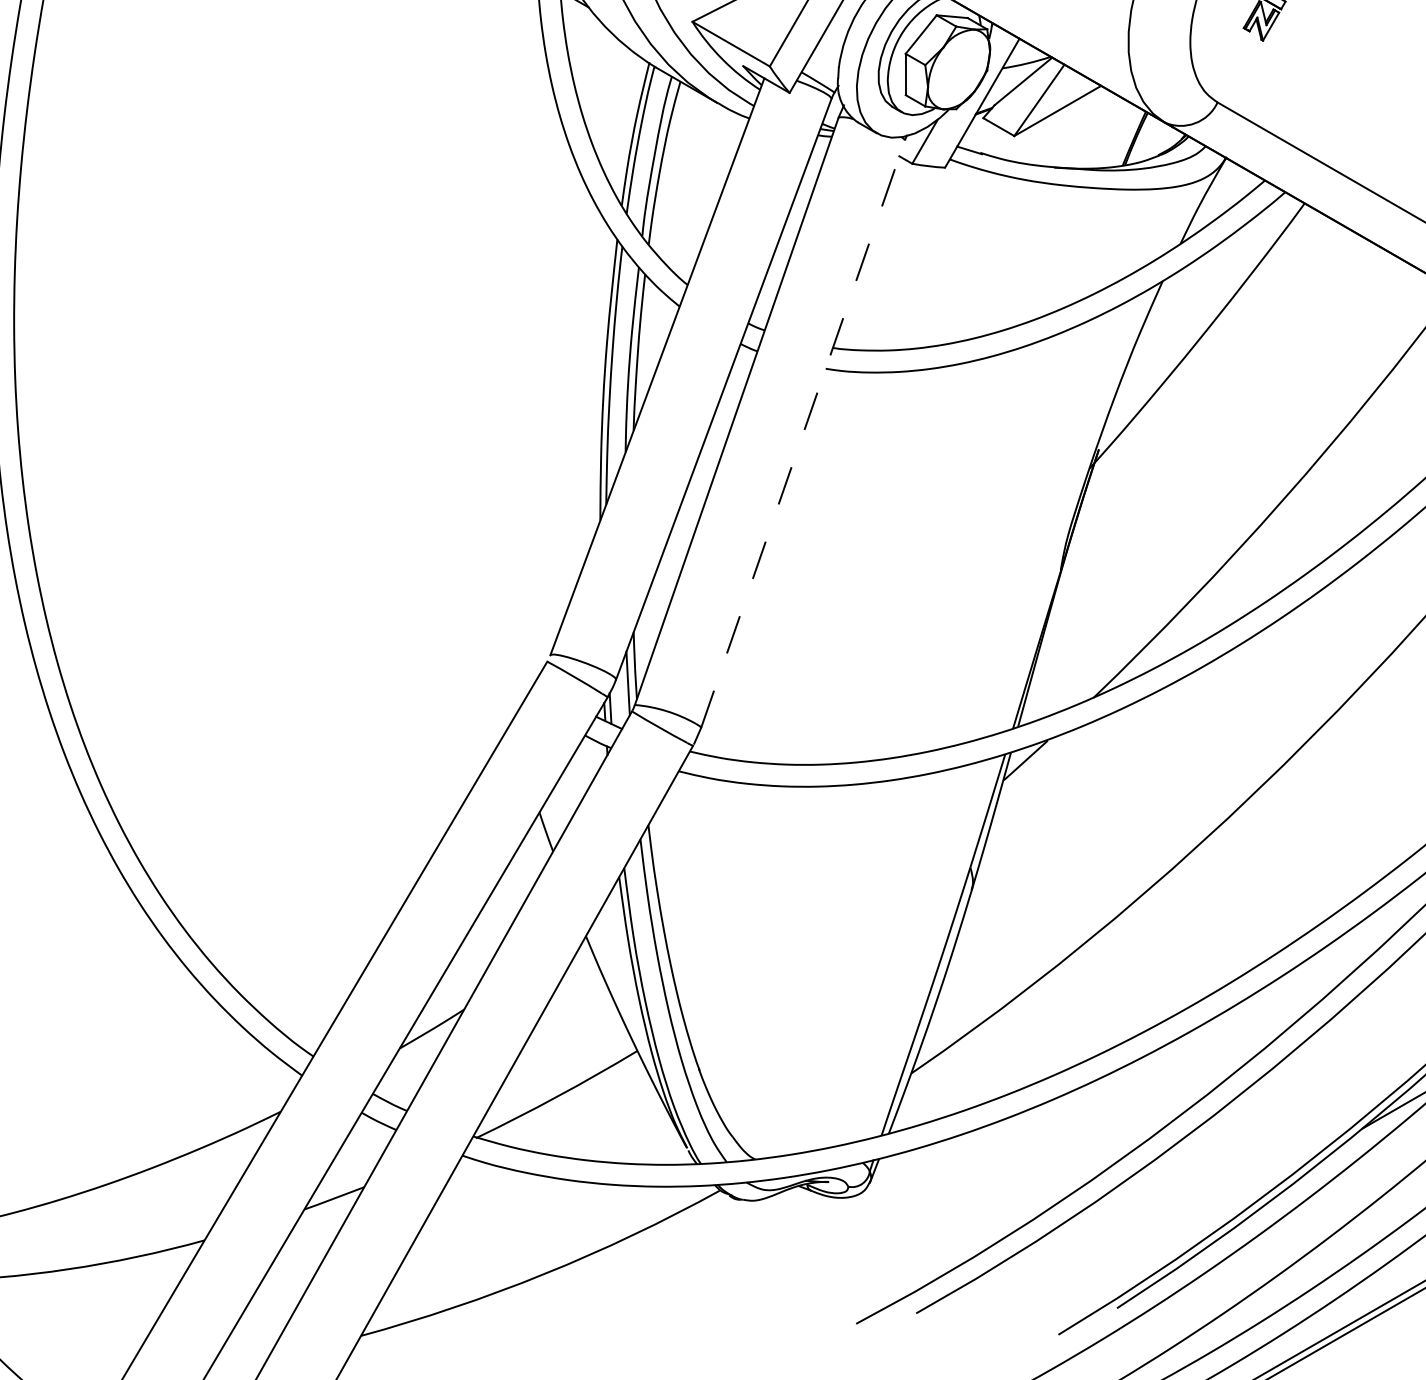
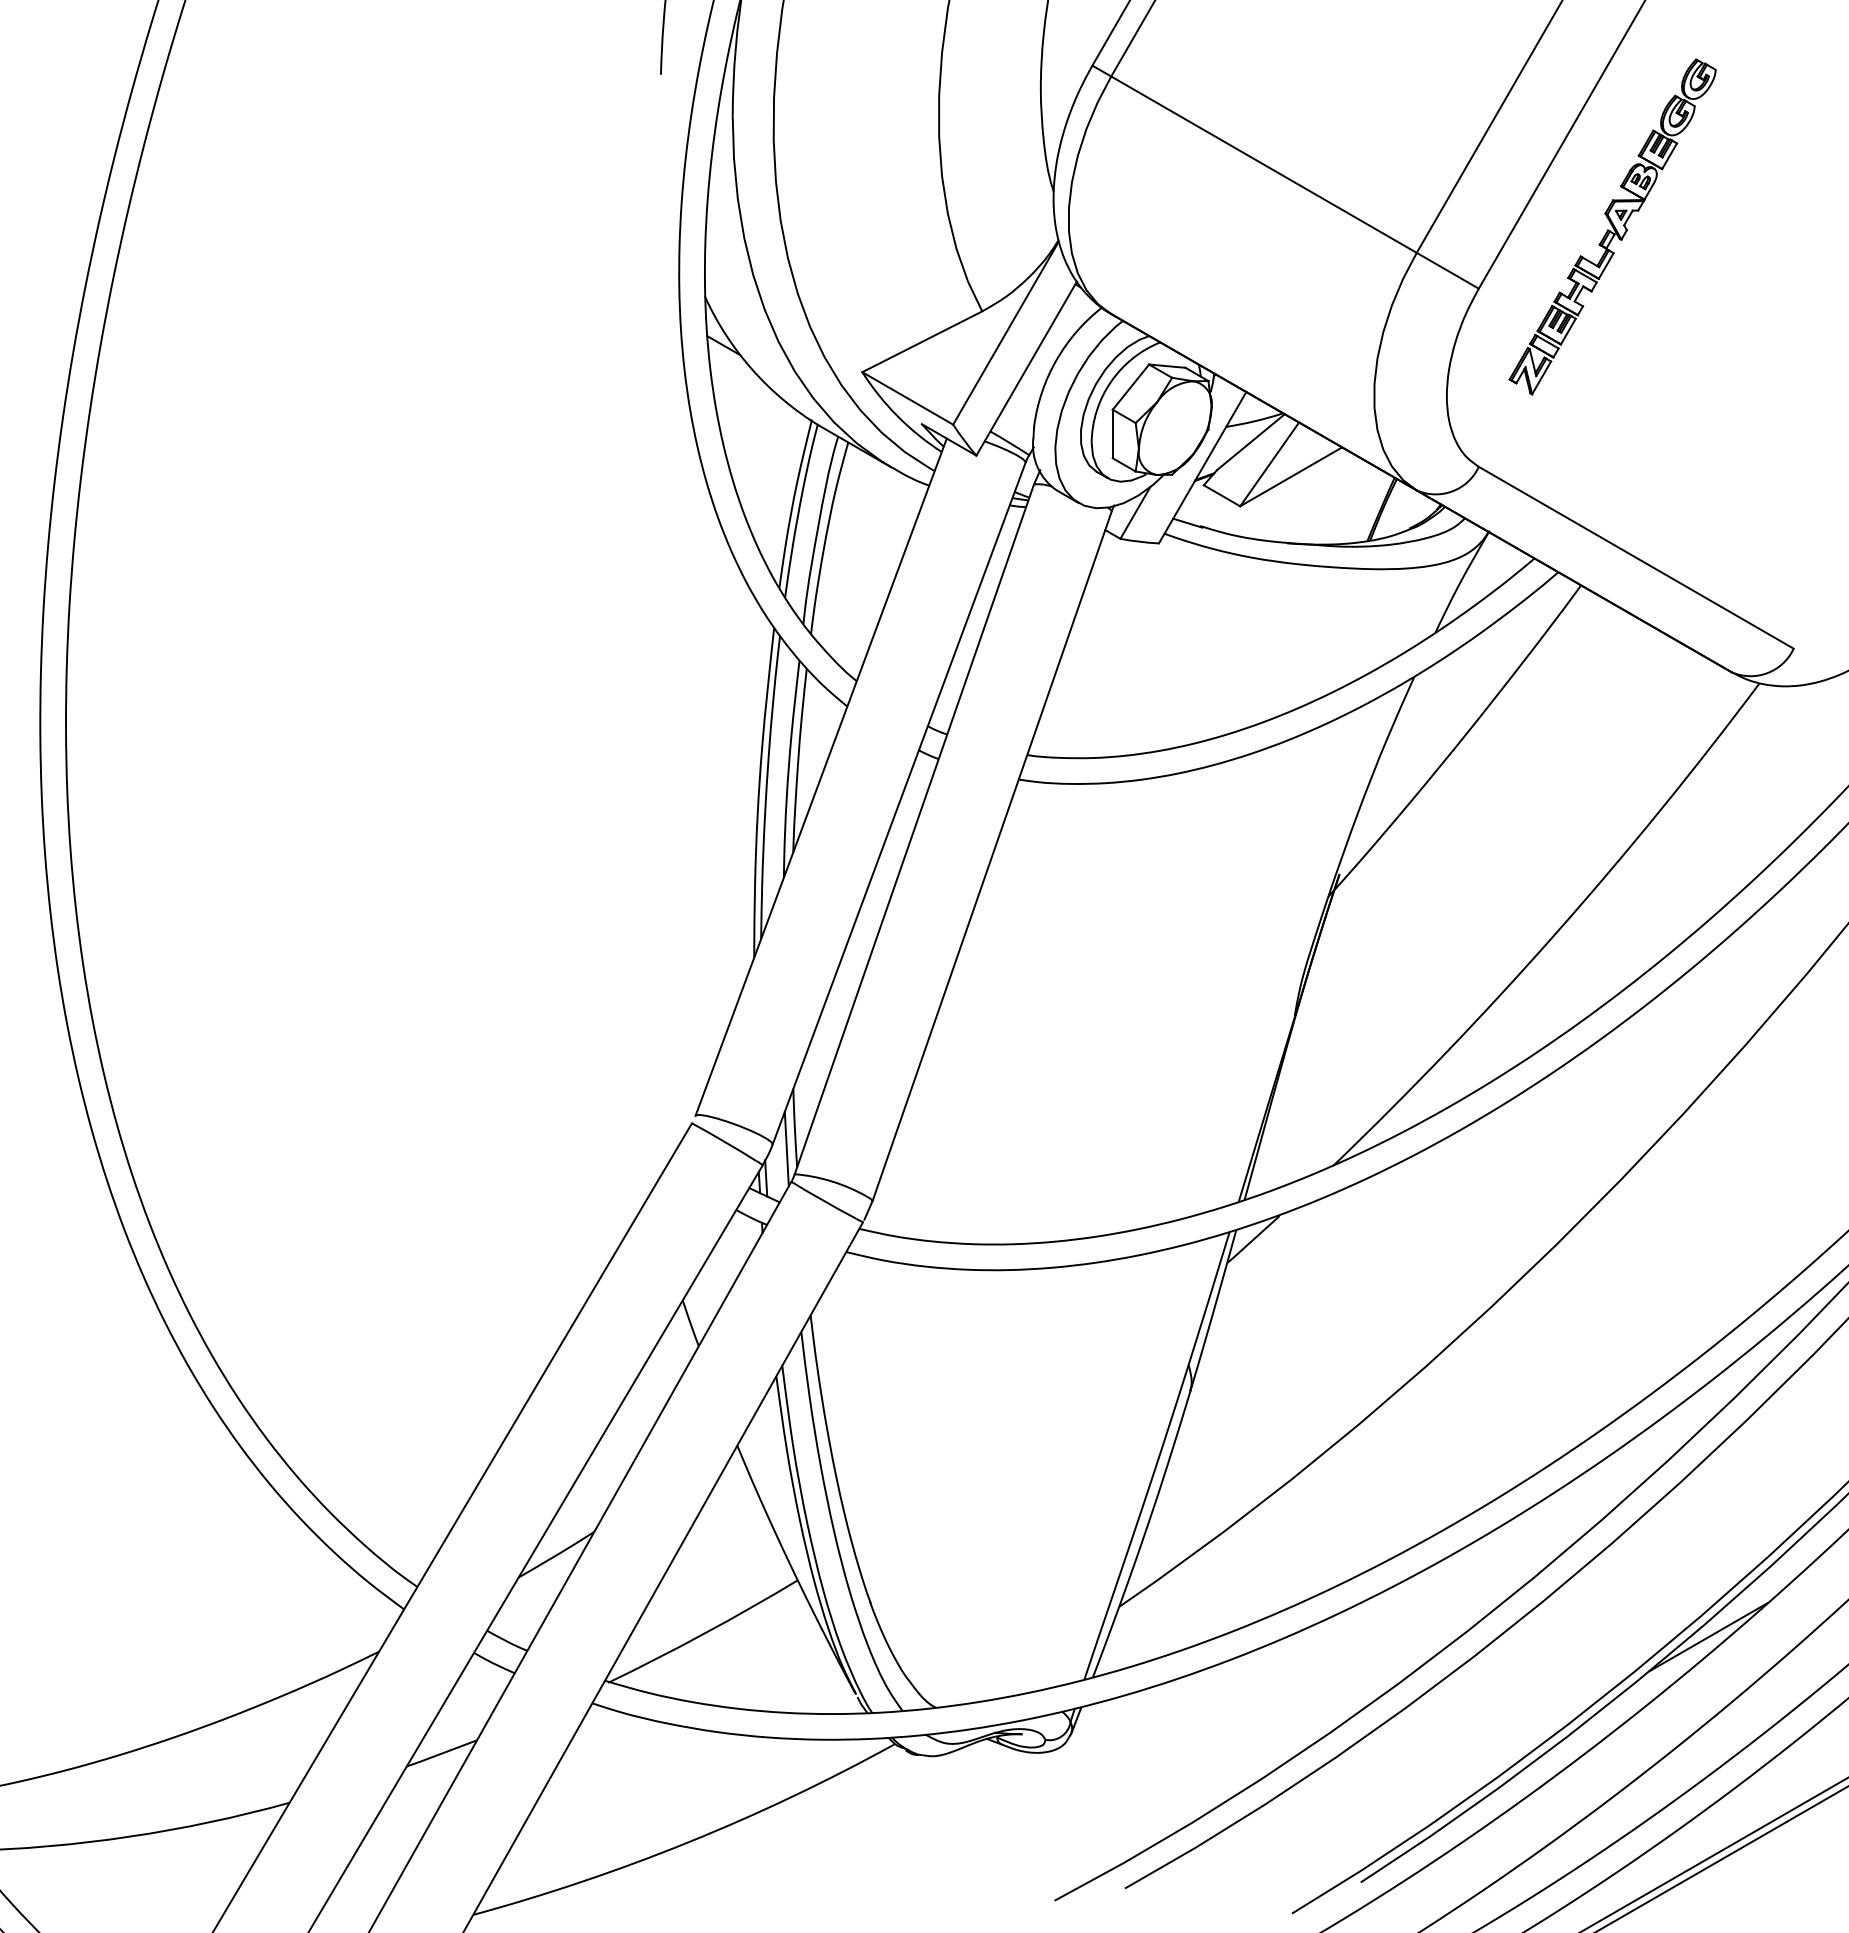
line: (803, 433) -> (992, 855), dashed -> solid

